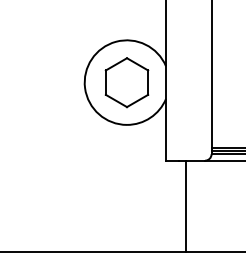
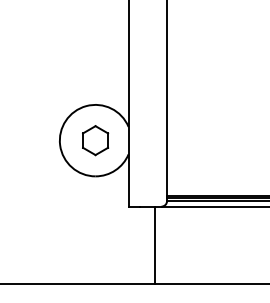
part: (126, 82) -> (95, 140), size x0.7
line: (186, 205) -> (155, 244), moved

